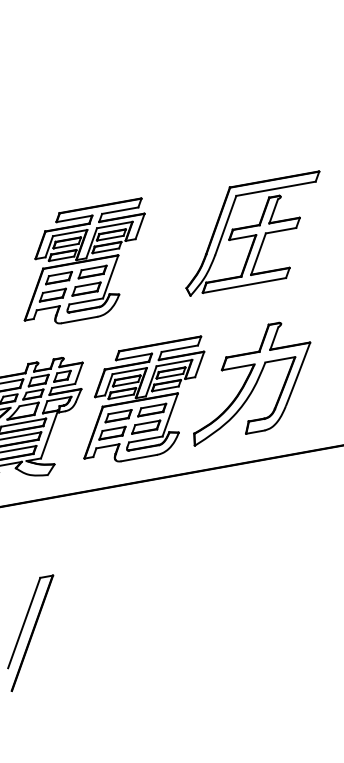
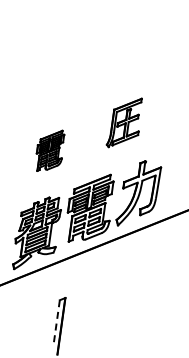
part: (252, 232) -> (124, 122), size x0.7
part: (85, 259) -> (50, 150), size x0.6
line: (23, 623) -> (56, 322), solid -> dashed

